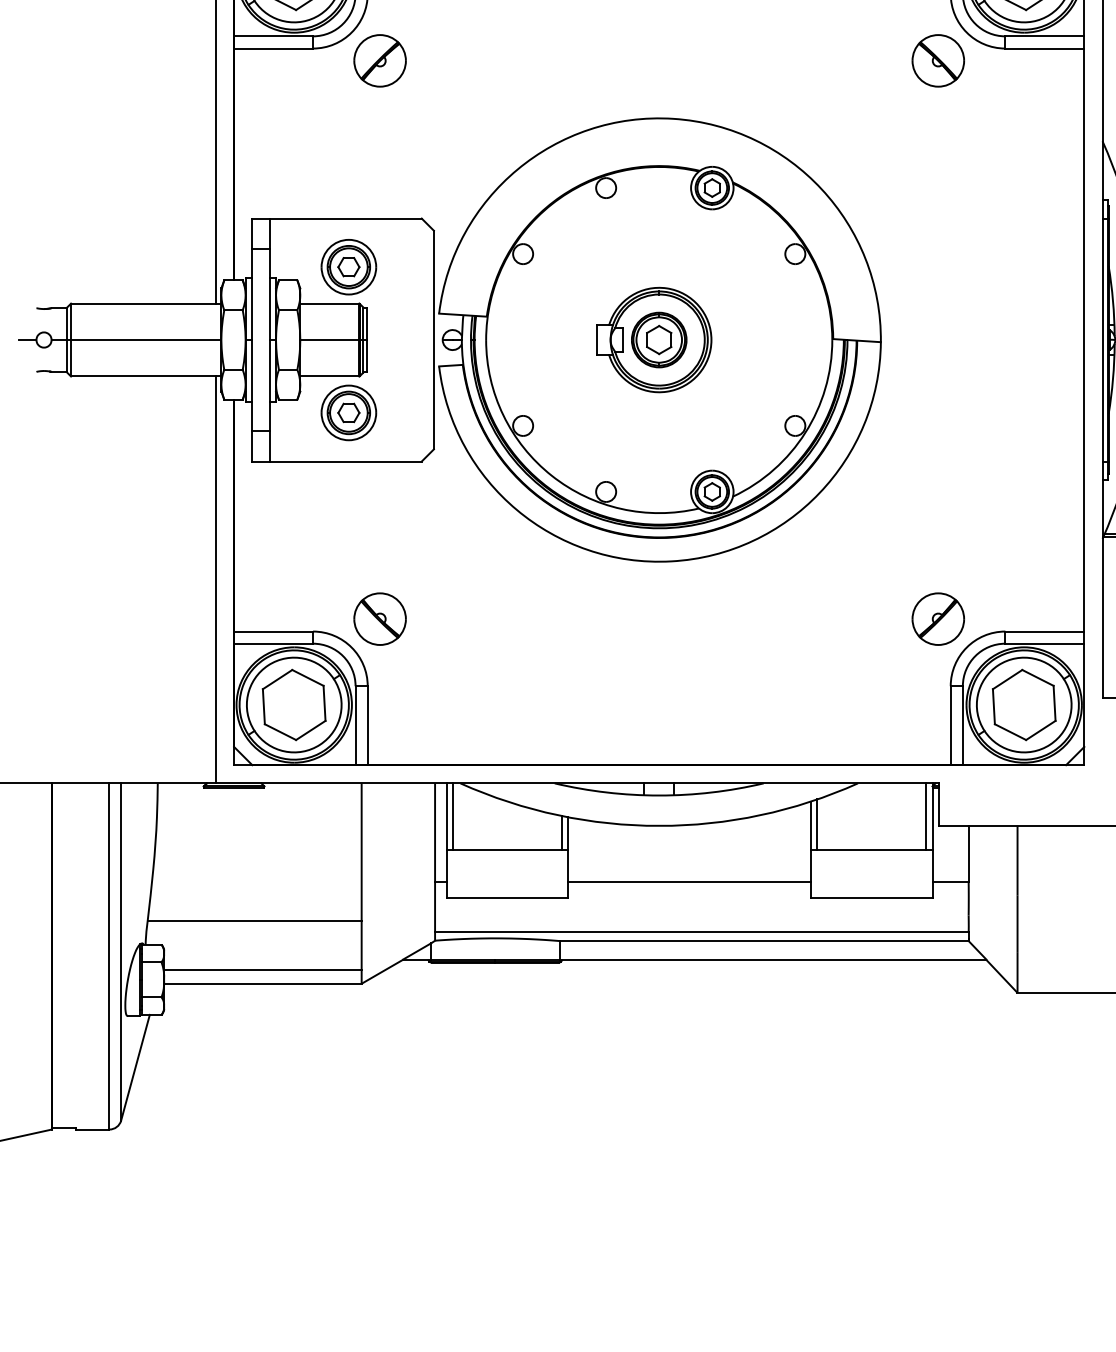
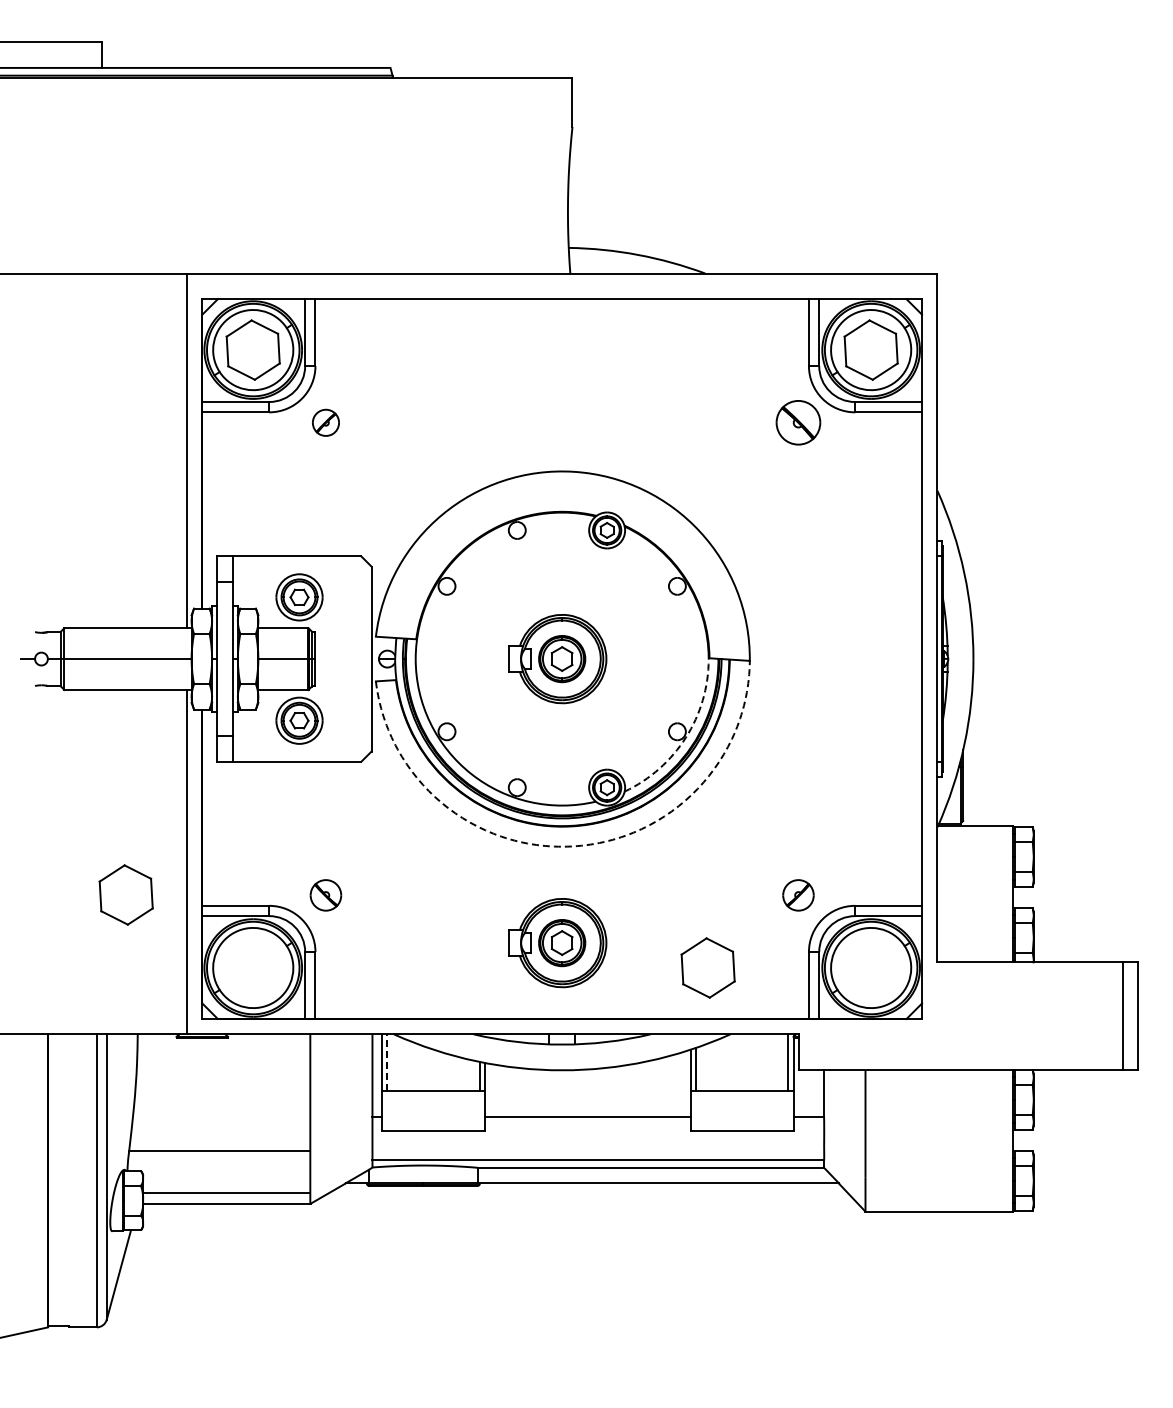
part: (379, 60) -> (325, 422), size x0.6
arc: (804, 432) -> (685, 737), solid -> dashed
arc: (671, 561) -> (572, 846), solid -> dashed
part: (379, 619) -> (325, 895), size x0.7
part: (938, 619) -> (798, 895), size x0.7
part: (653, 676) -> (557, 943), added
part: (293, 704) -> (125, 894), moved
part: (1023, 704) -> (707, 967), moved
line: (452, 816) -> (387, 1062), solid -> dashed

